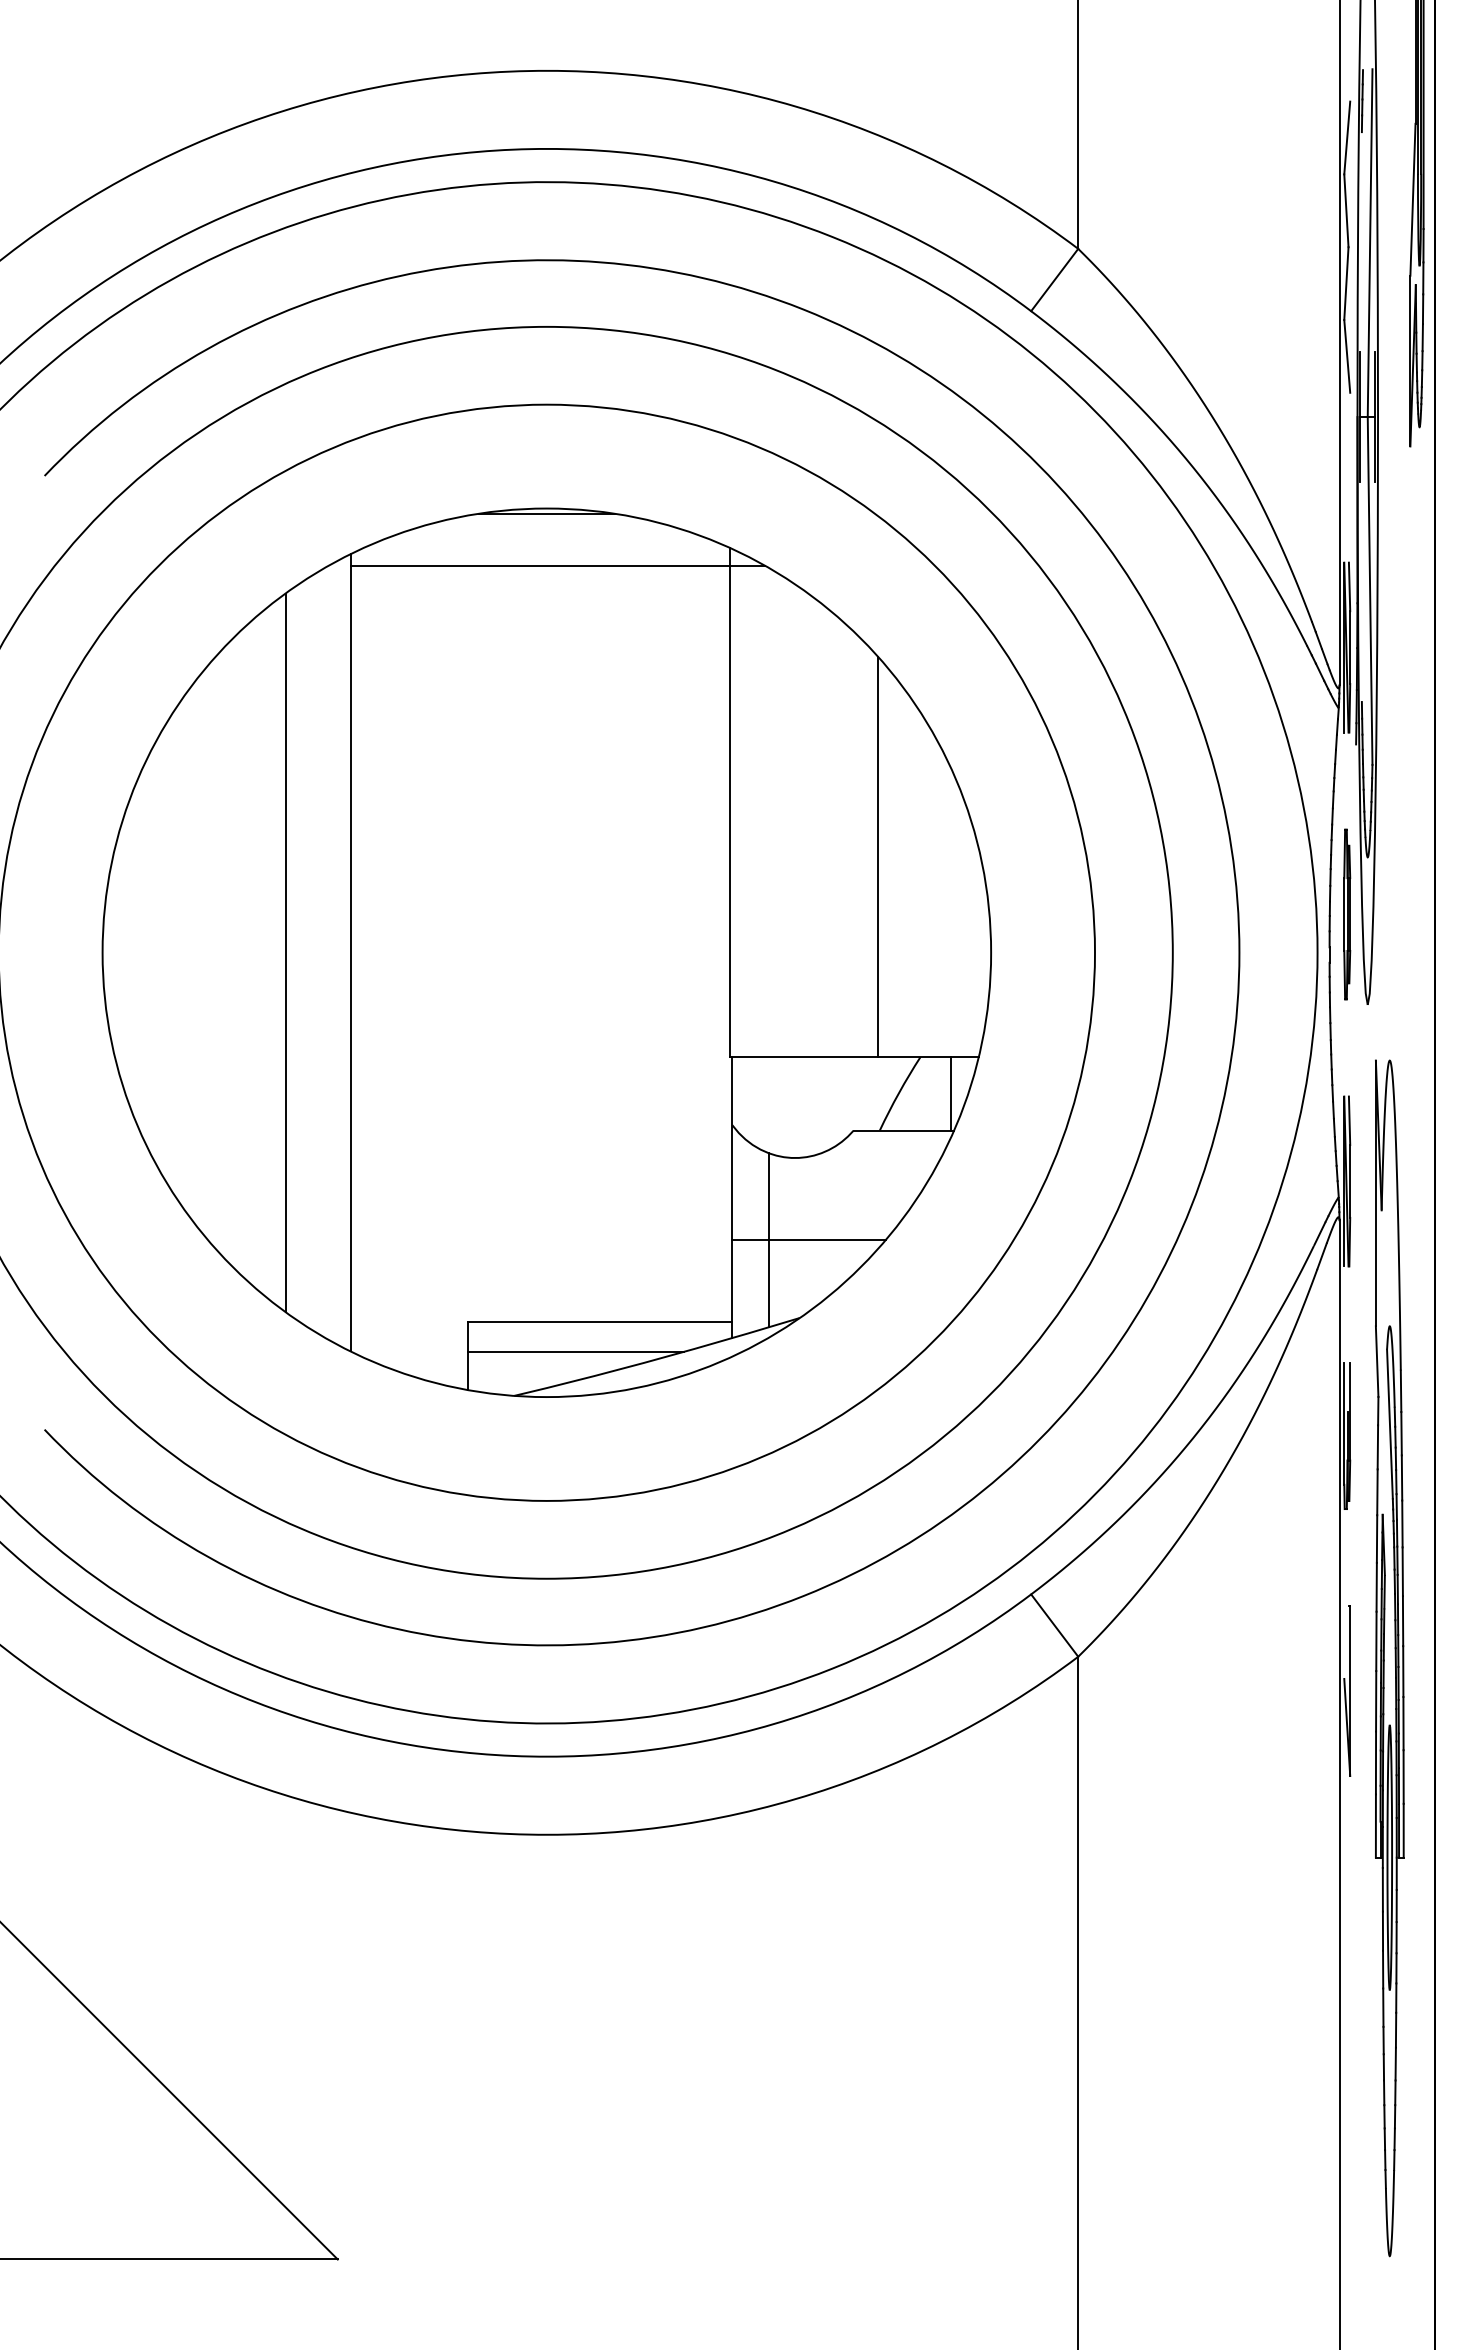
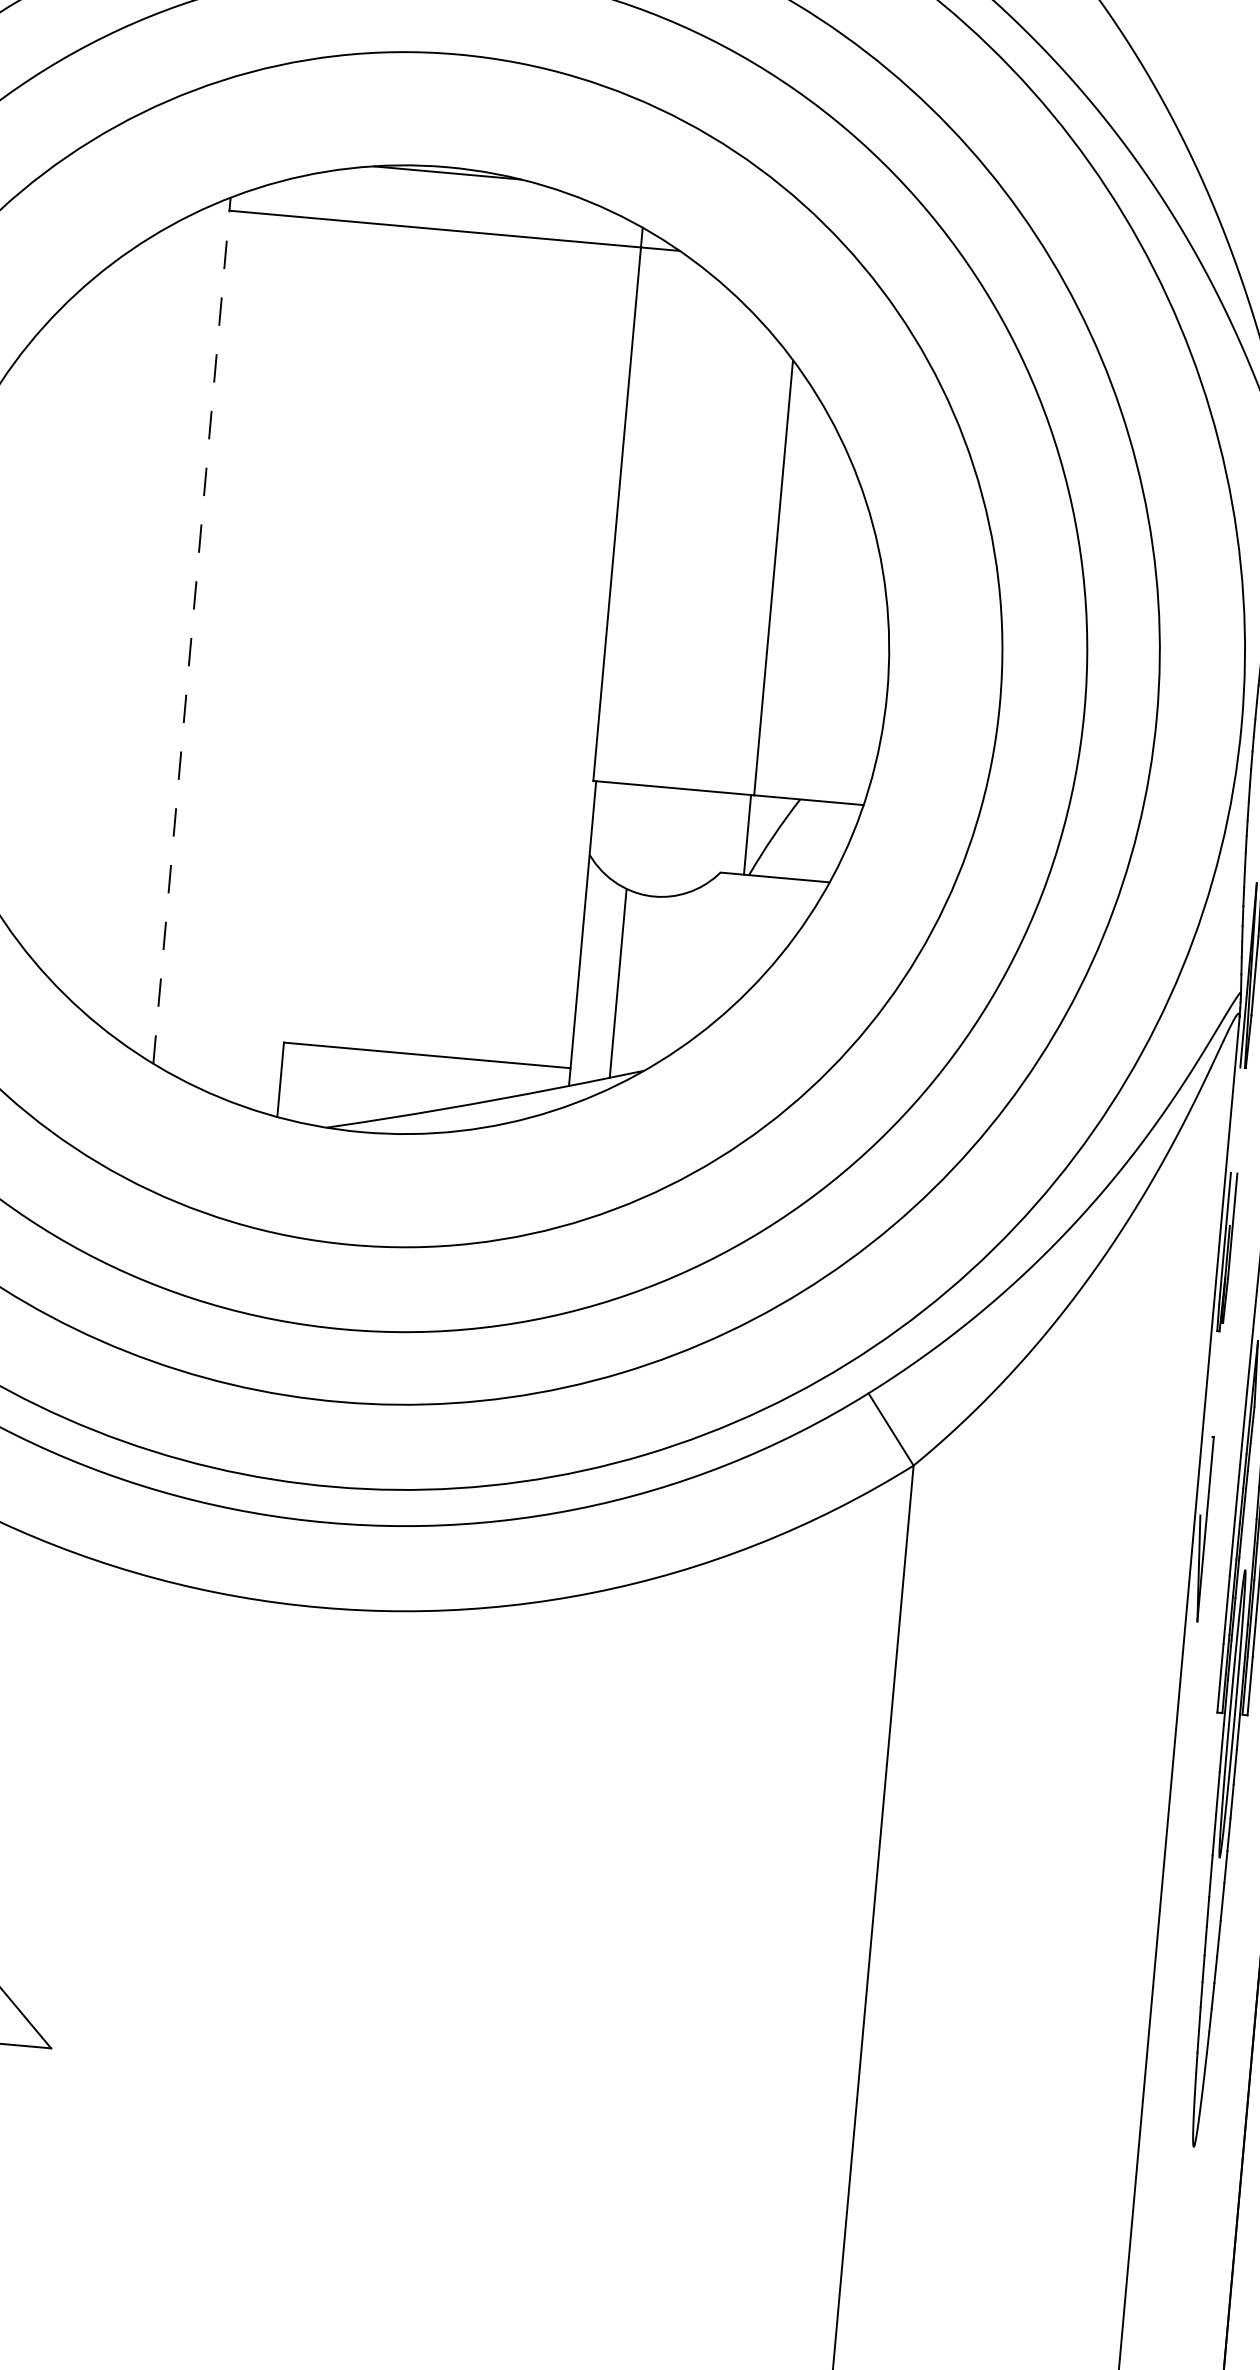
line: (285, 952) -> (121, 624), removed
line: (350, 952) -> (191, 630), solid -> dashed
line: (951, 1093) -> (748, 834), moved
line: (808, 1240) -> (661, 987), removed
line: (576, 1351) -> (398, 1085), removed

